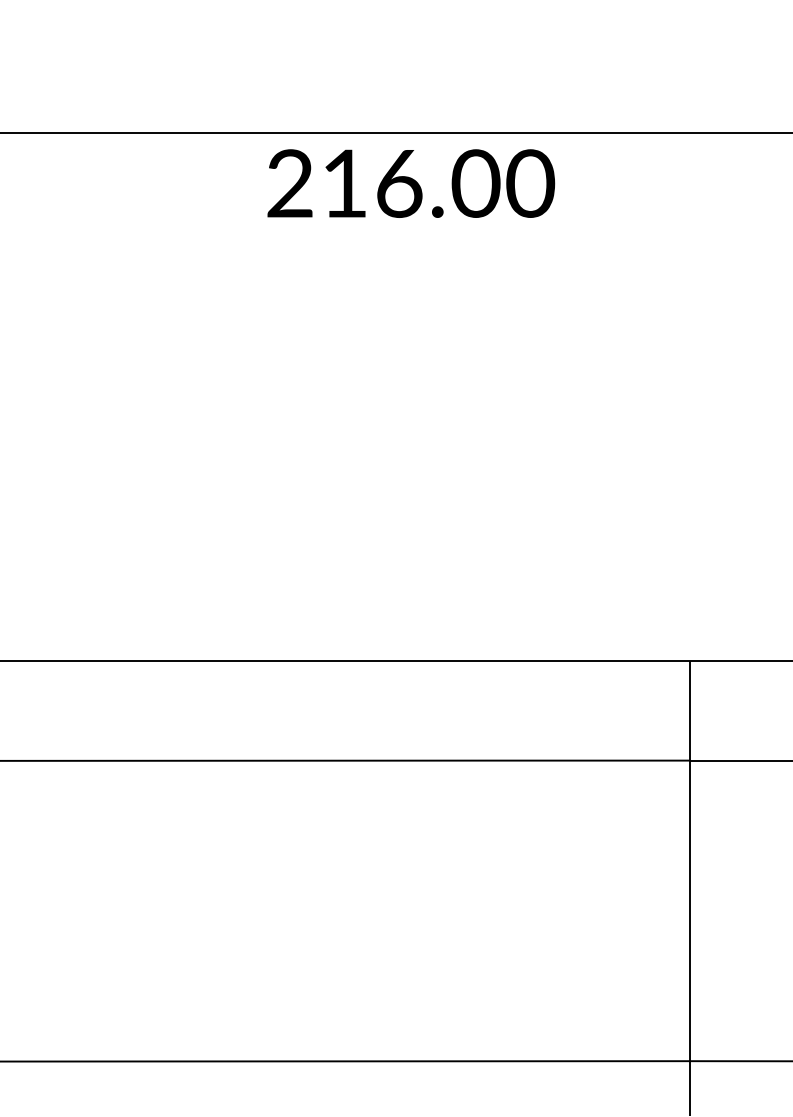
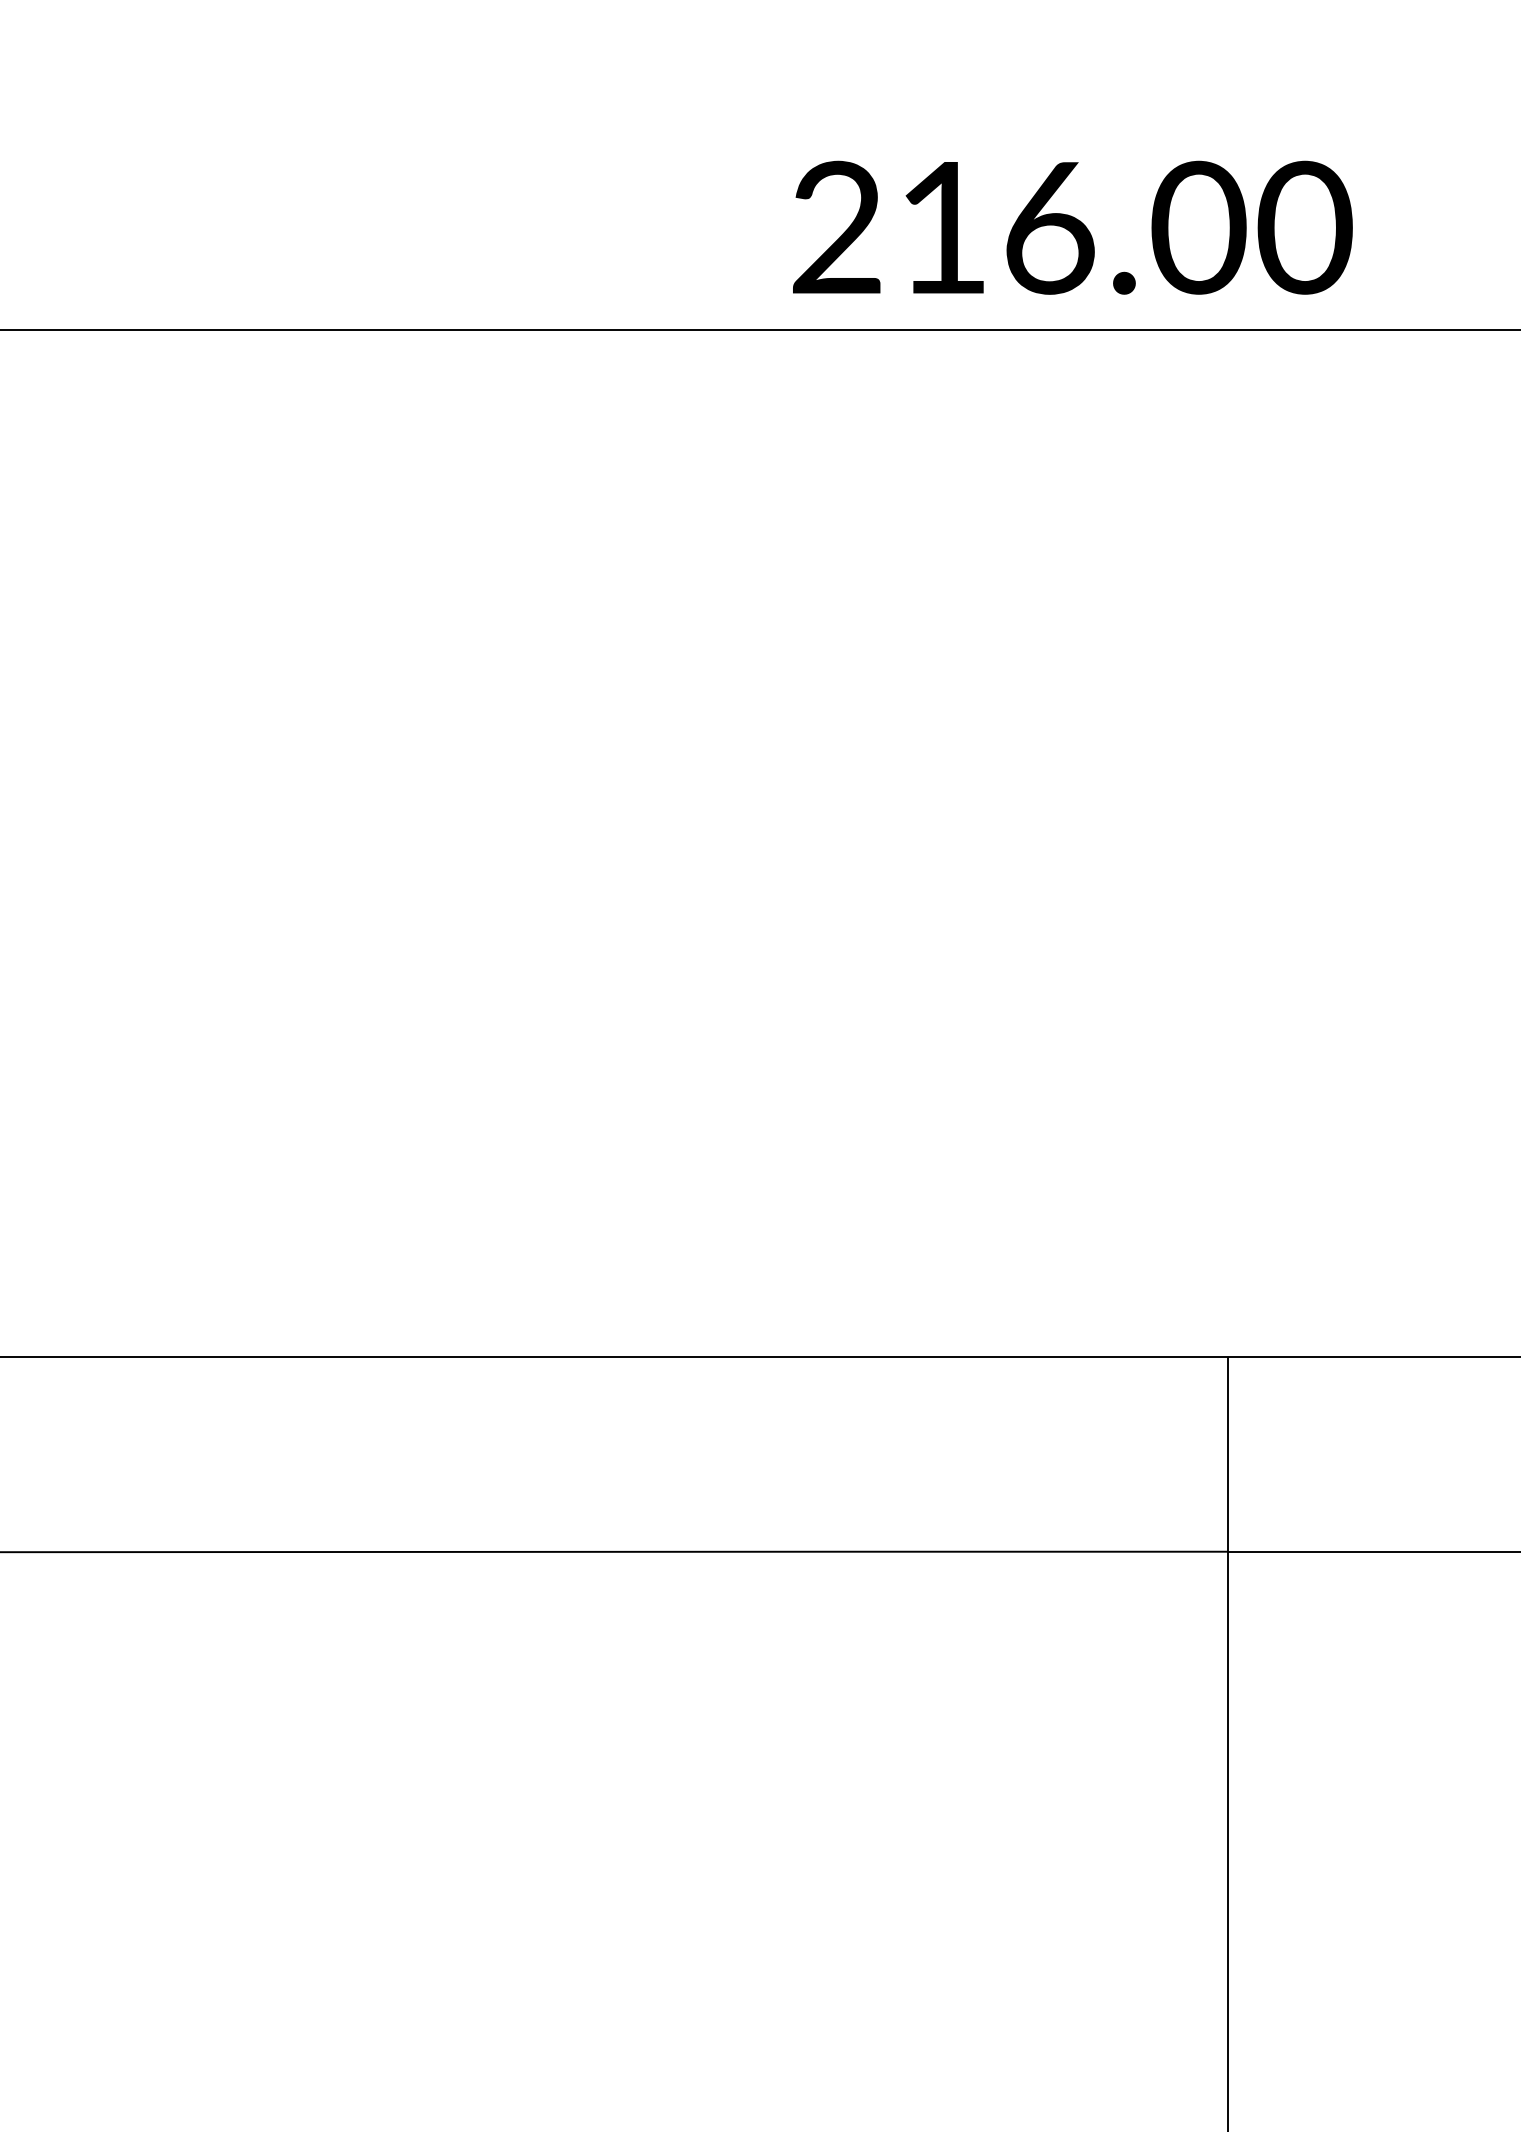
text: (411, 183) -> (1073, 227), moved

